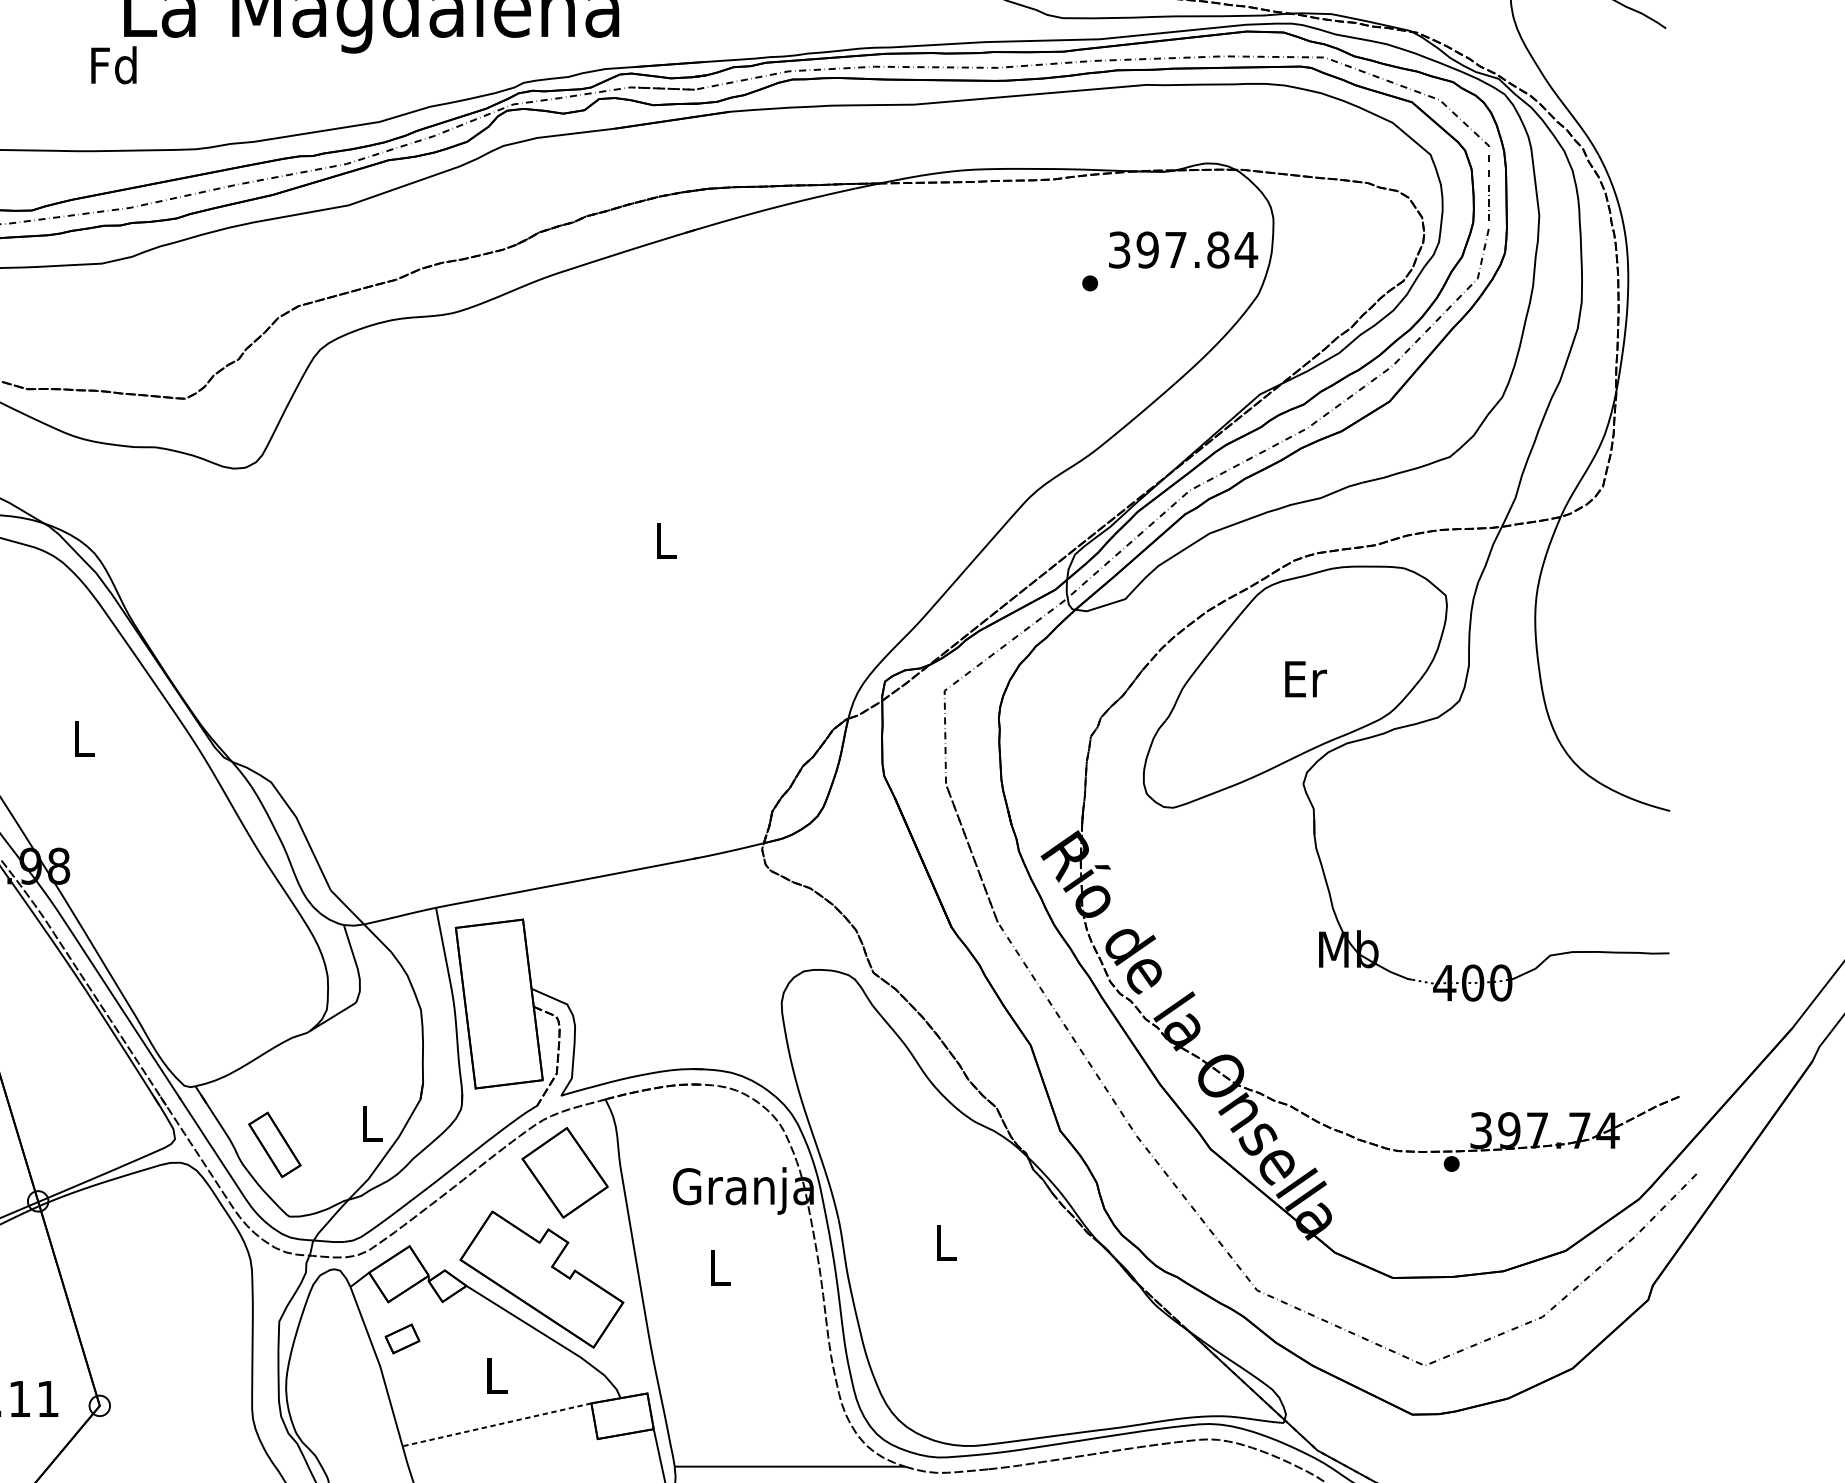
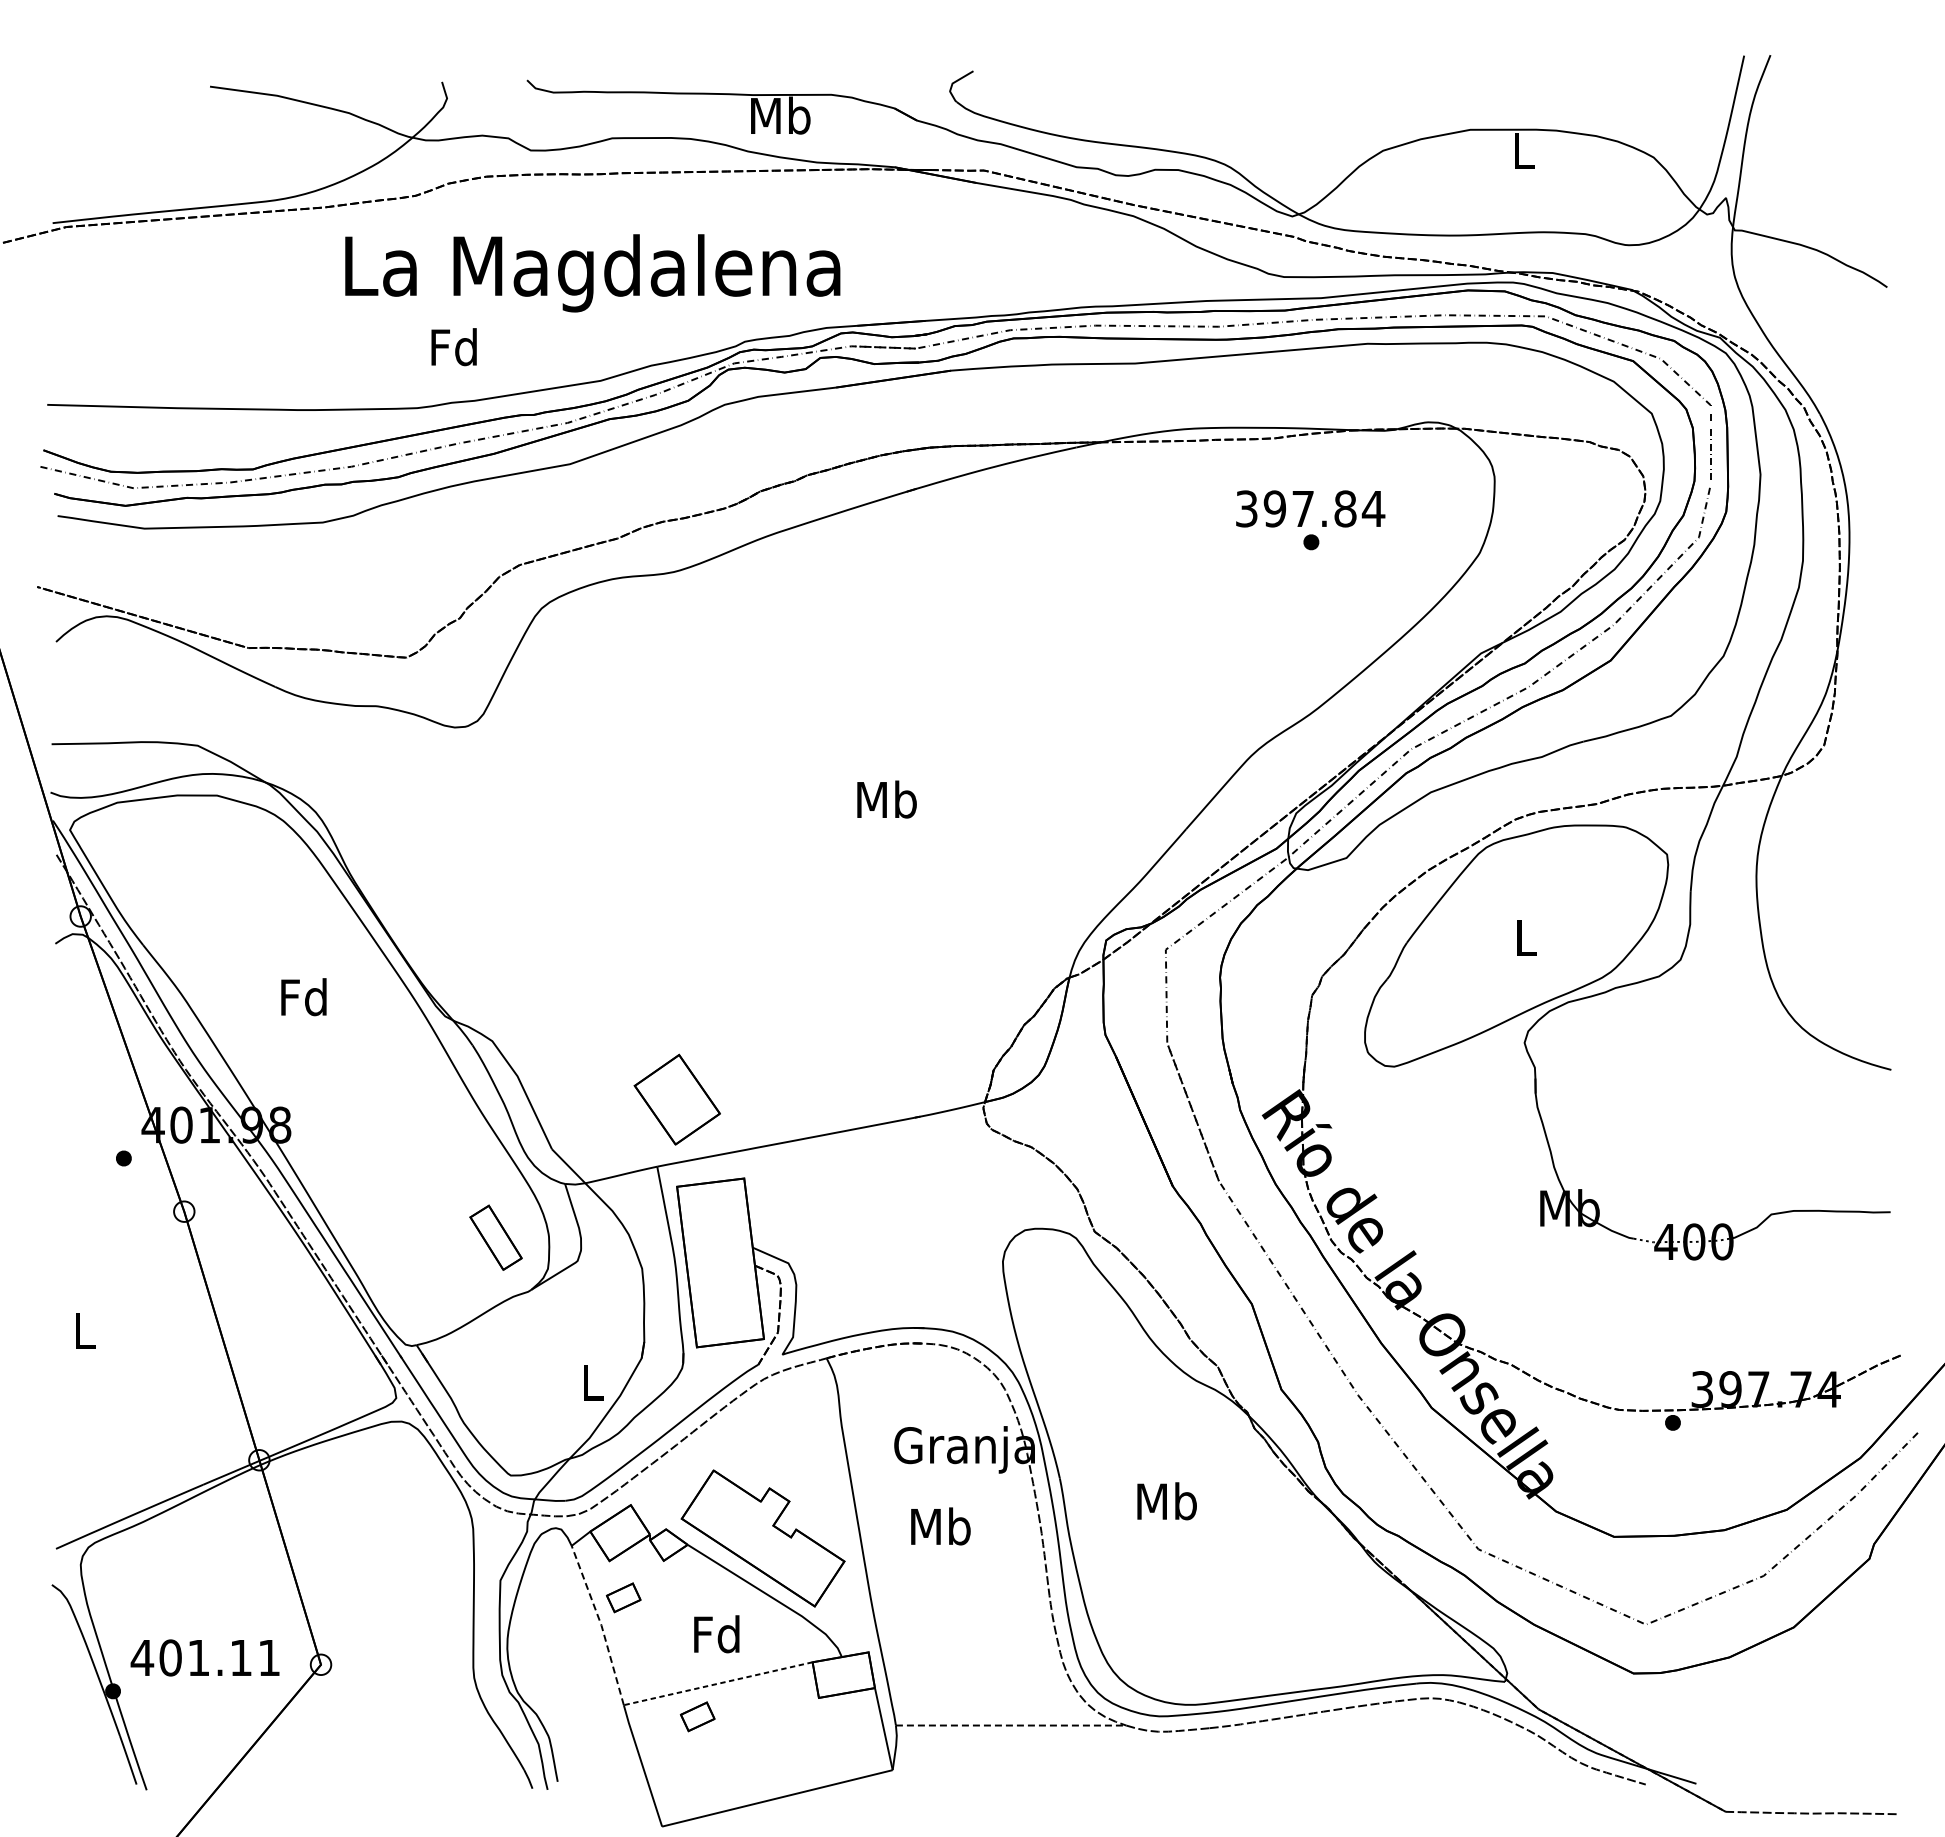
text: (113, 65) -> (453, 347), moved
text: (1183, 249) -> (1310, 508), moved
text: (665, 540) -> (886, 799), L -> Mb
text: (1306, 679) -> (1527, 938), Er -> L
text: (82, 738) -> (303, 997), L -> Fd
part: (274, 1144) -> (495, 1237), moved
part: (564, 1172) -> (676, 1099), moved
text: (945, 1242) -> (1166, 1501), L -> Mb
text: (719, 1267) -> (940, 1526), L -> Mb
line: (380, 1365) -> (601, 1624), solid -> dashed
text: (495, 1375) -> (716, 1634), L -> Fd
part: (476, 1457) -> (697, 1716), added
line: (790, 1466) -> (1011, 1725), solid -> dashed

